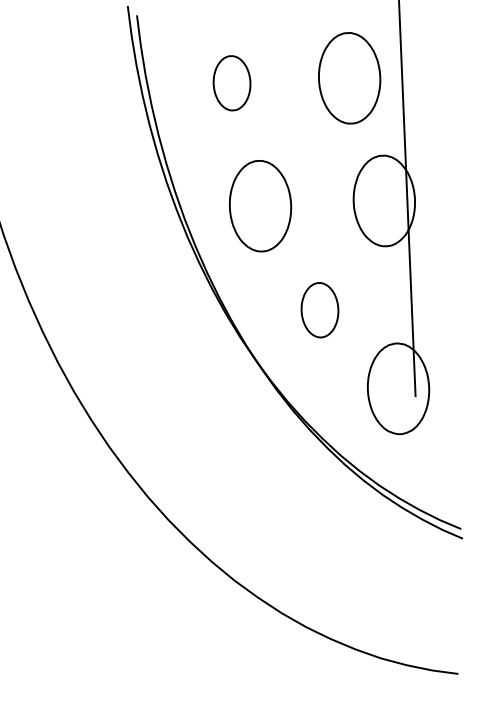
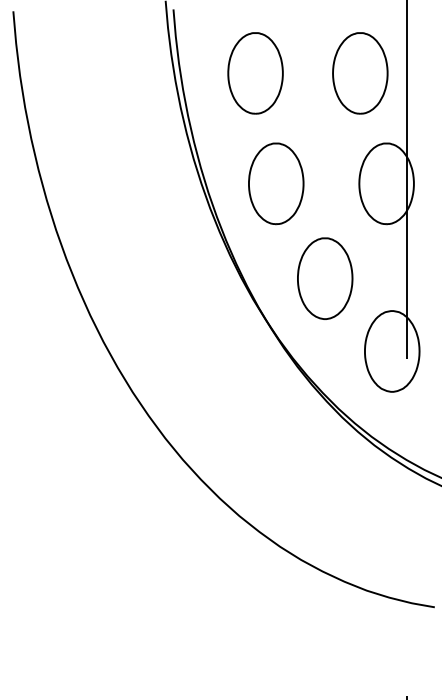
part: (232, 83) -> (255, 73), size x1.67
part: (320, 310) -> (325, 278), size x1.67

